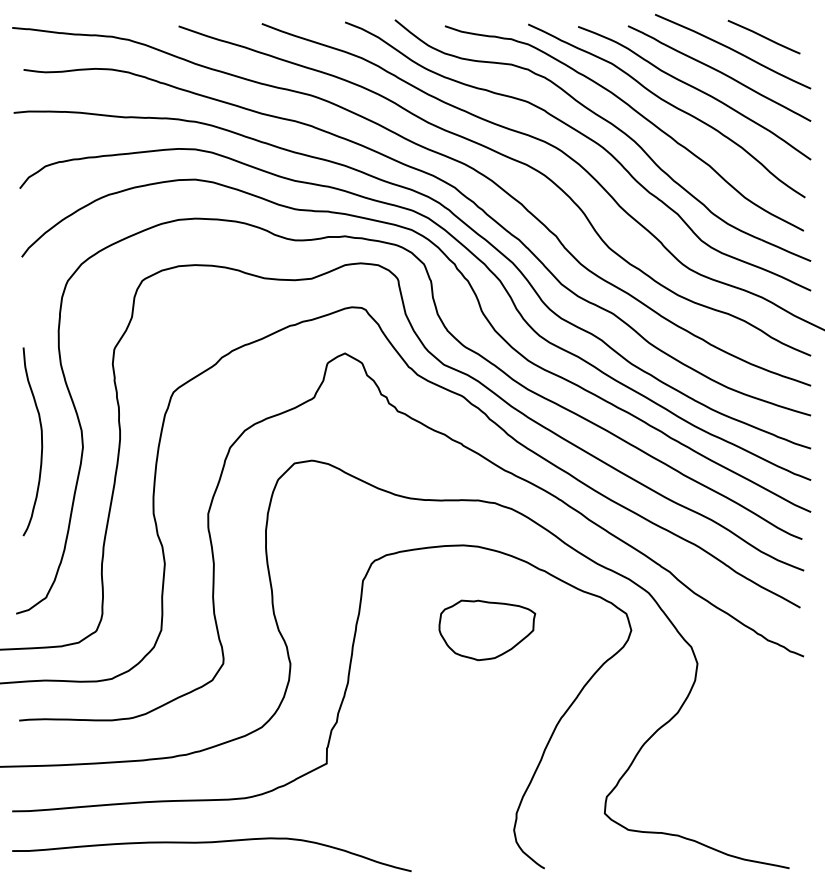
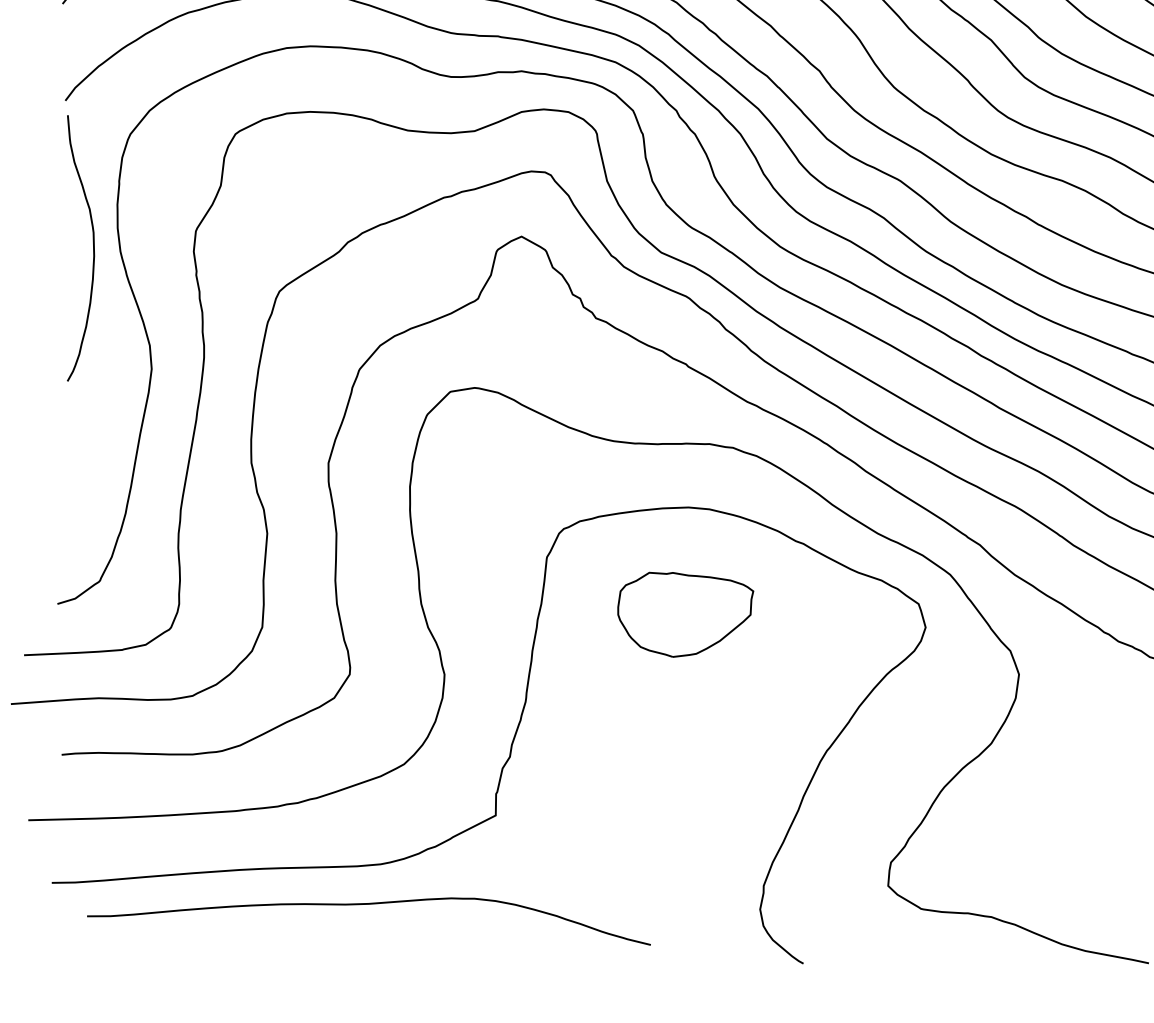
curve: (41, 441) -> (93, 247), moved
part: (487, 630) -> (685, 614), moved
curve: (211, 843) -> (368, 905), moved

